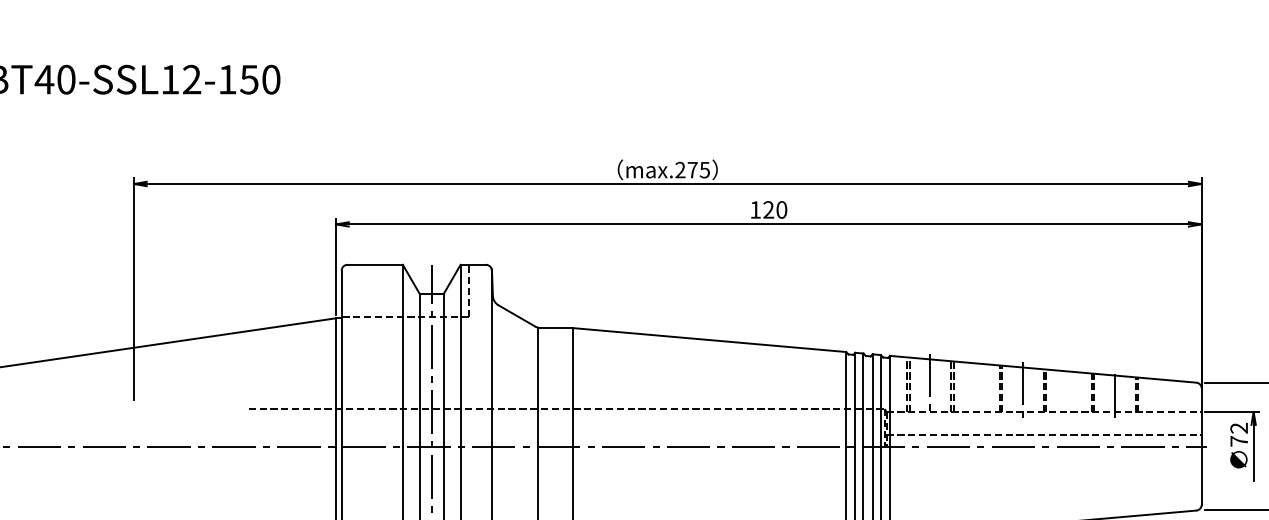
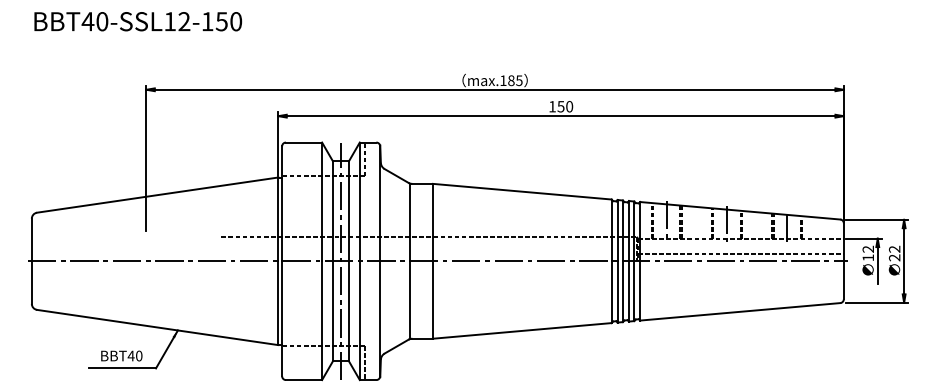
text: (686, 169) -> (507, 80), max.275 -> max.185
text: (767, 209) -> (560, 106), 120 -> 150
text: (1237, 440) -> (867, 257), 72 -> 12

